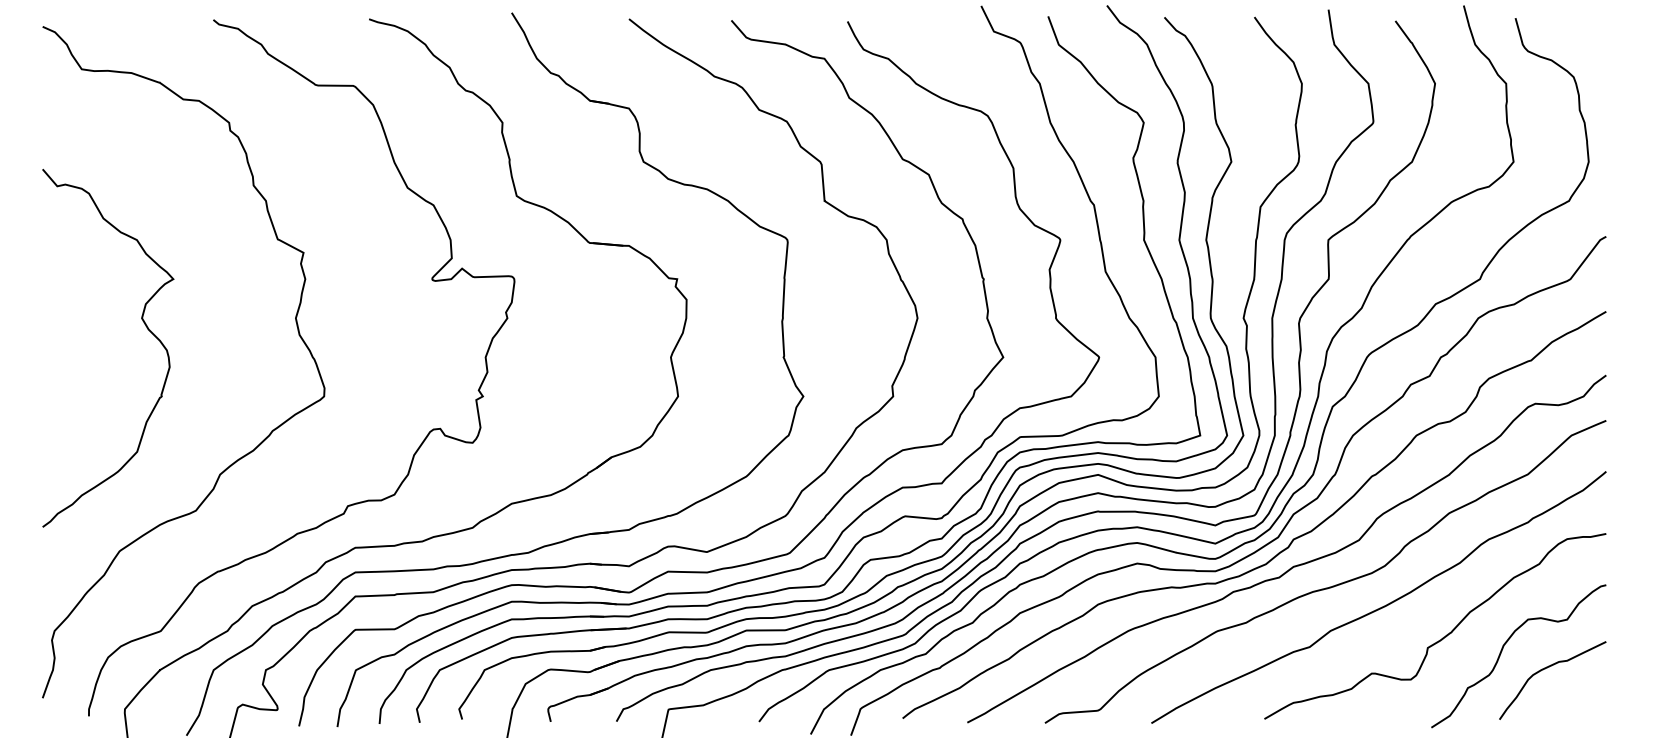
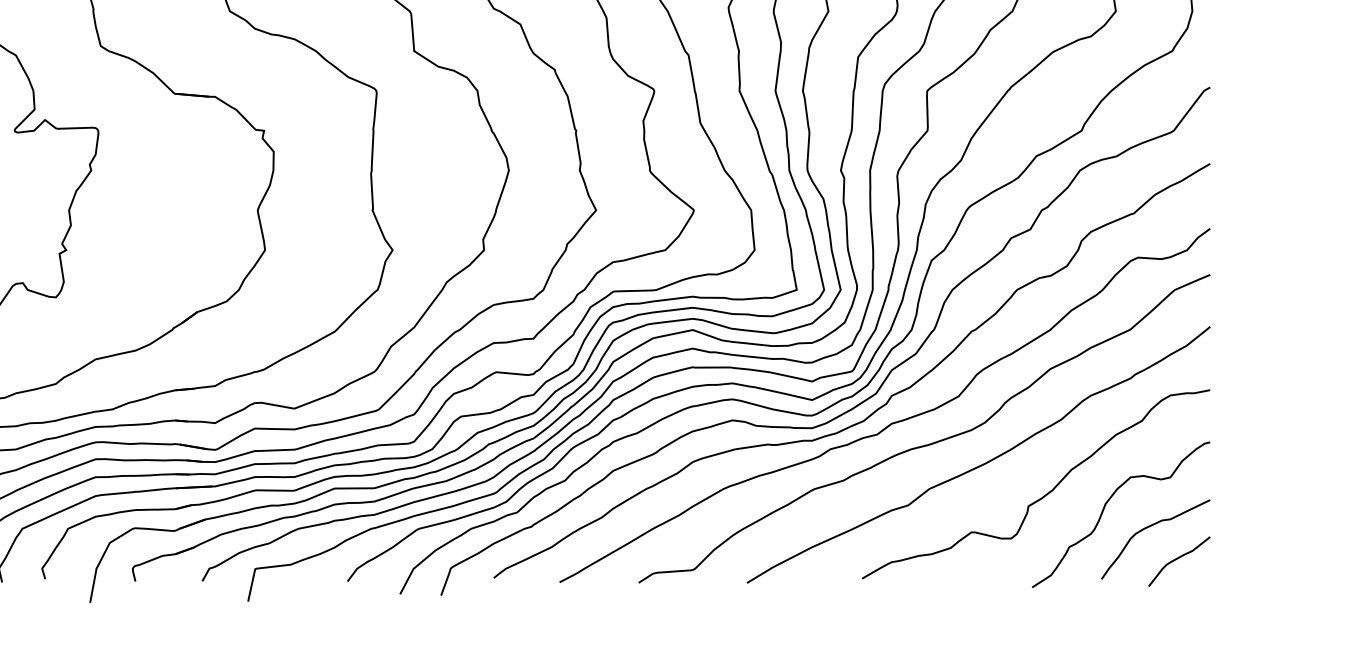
curve: (1574, 700) -> (1177, 559), added

